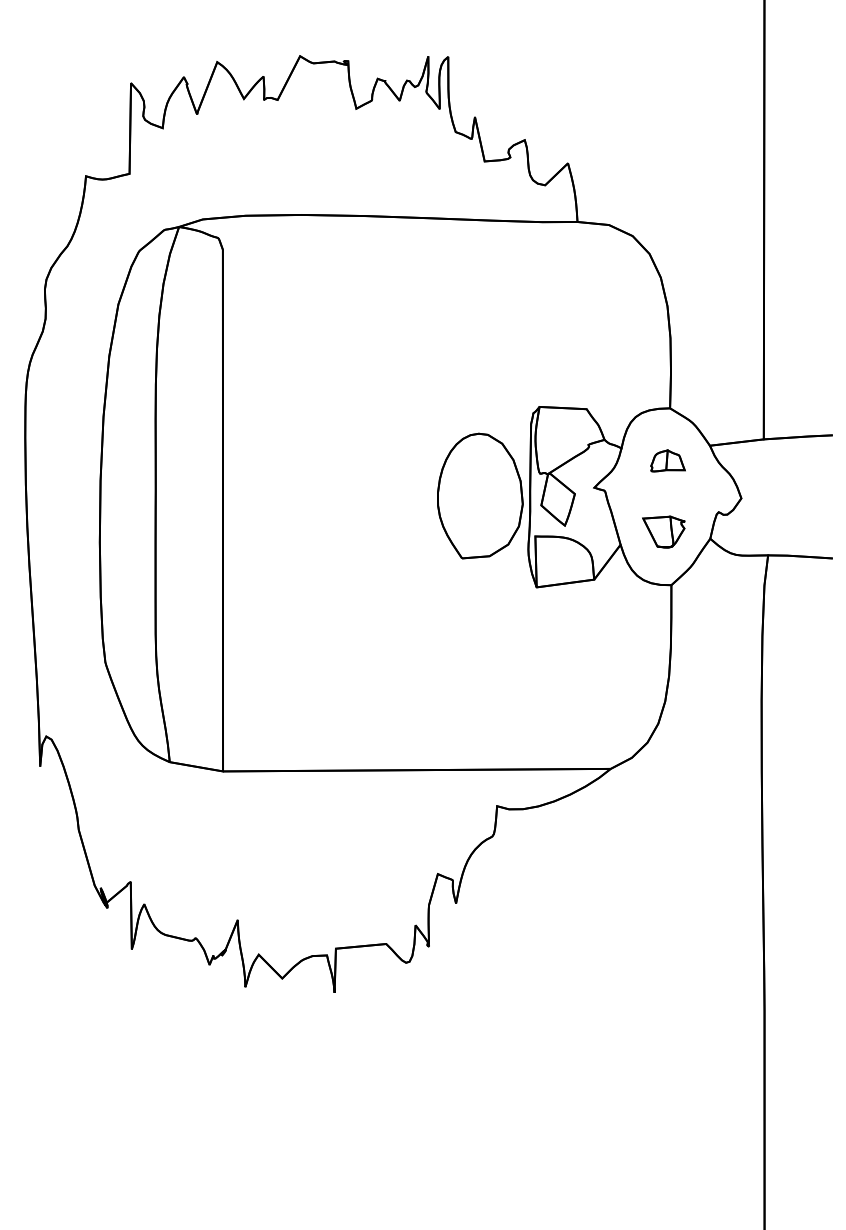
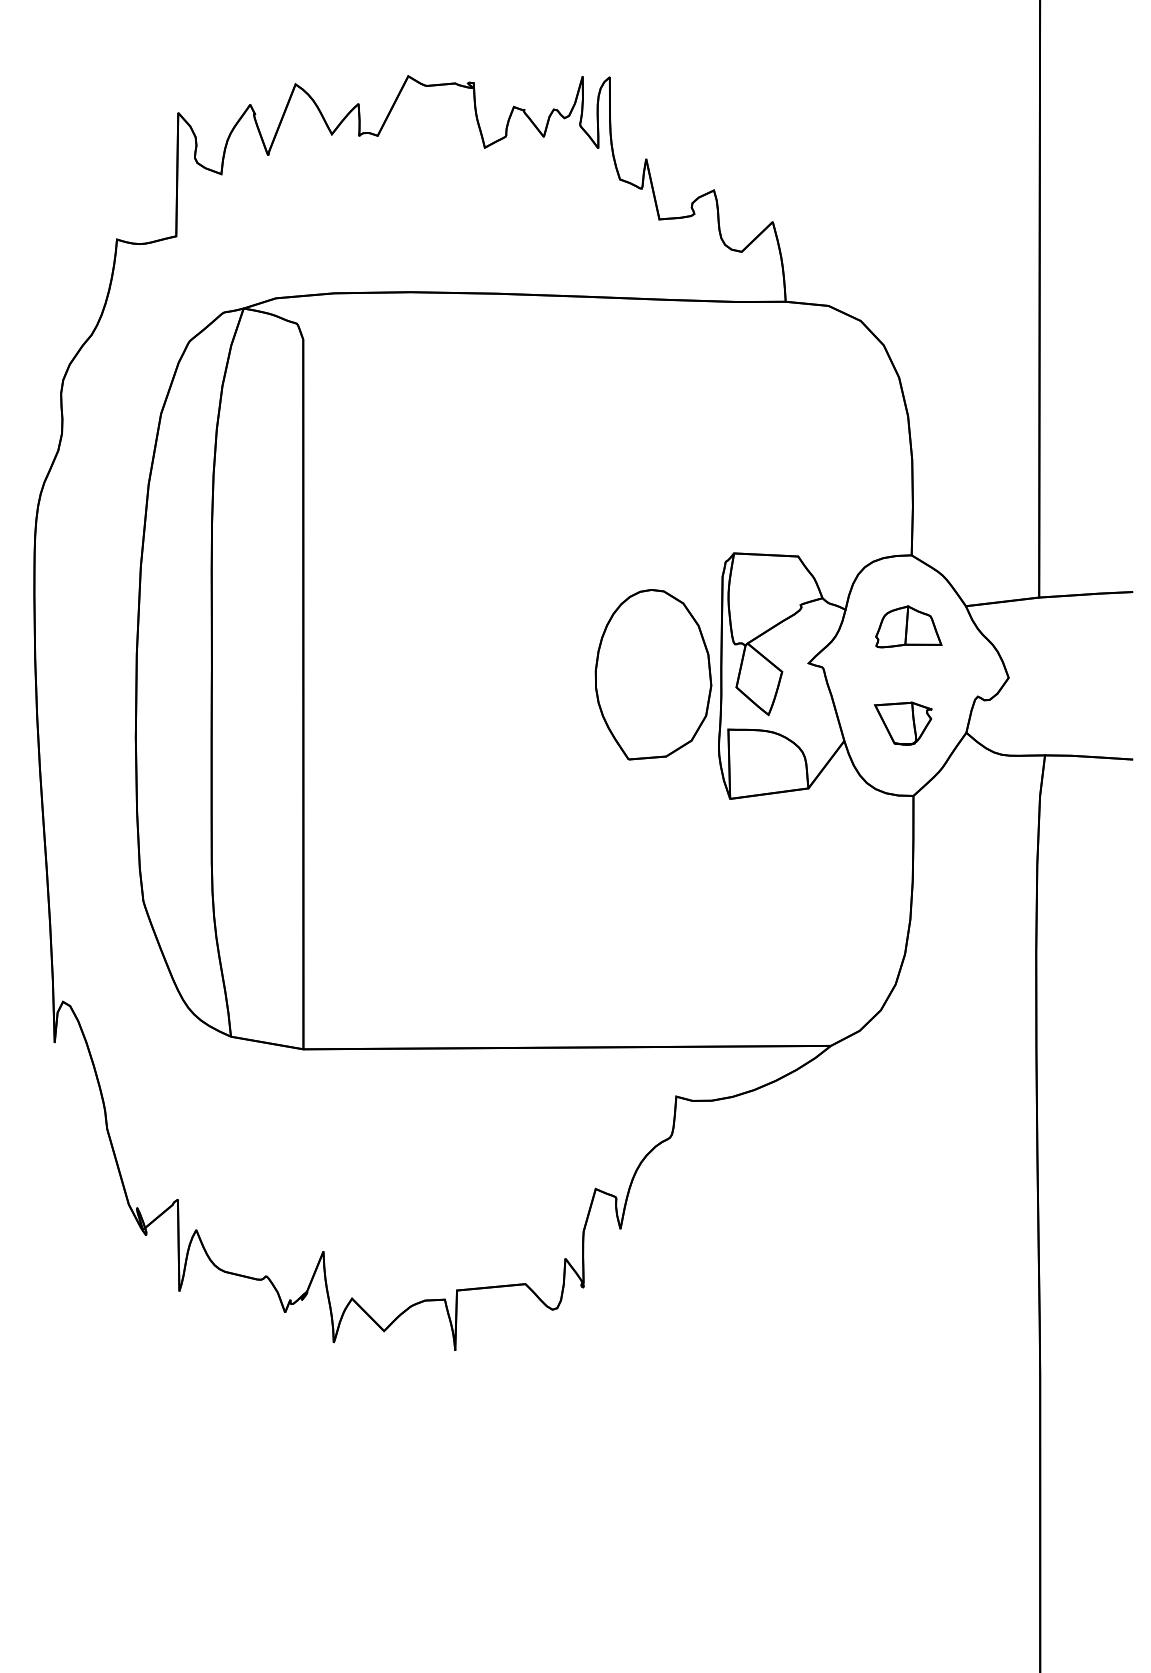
part: (667, 460) -> (908, 626), size x1.43

